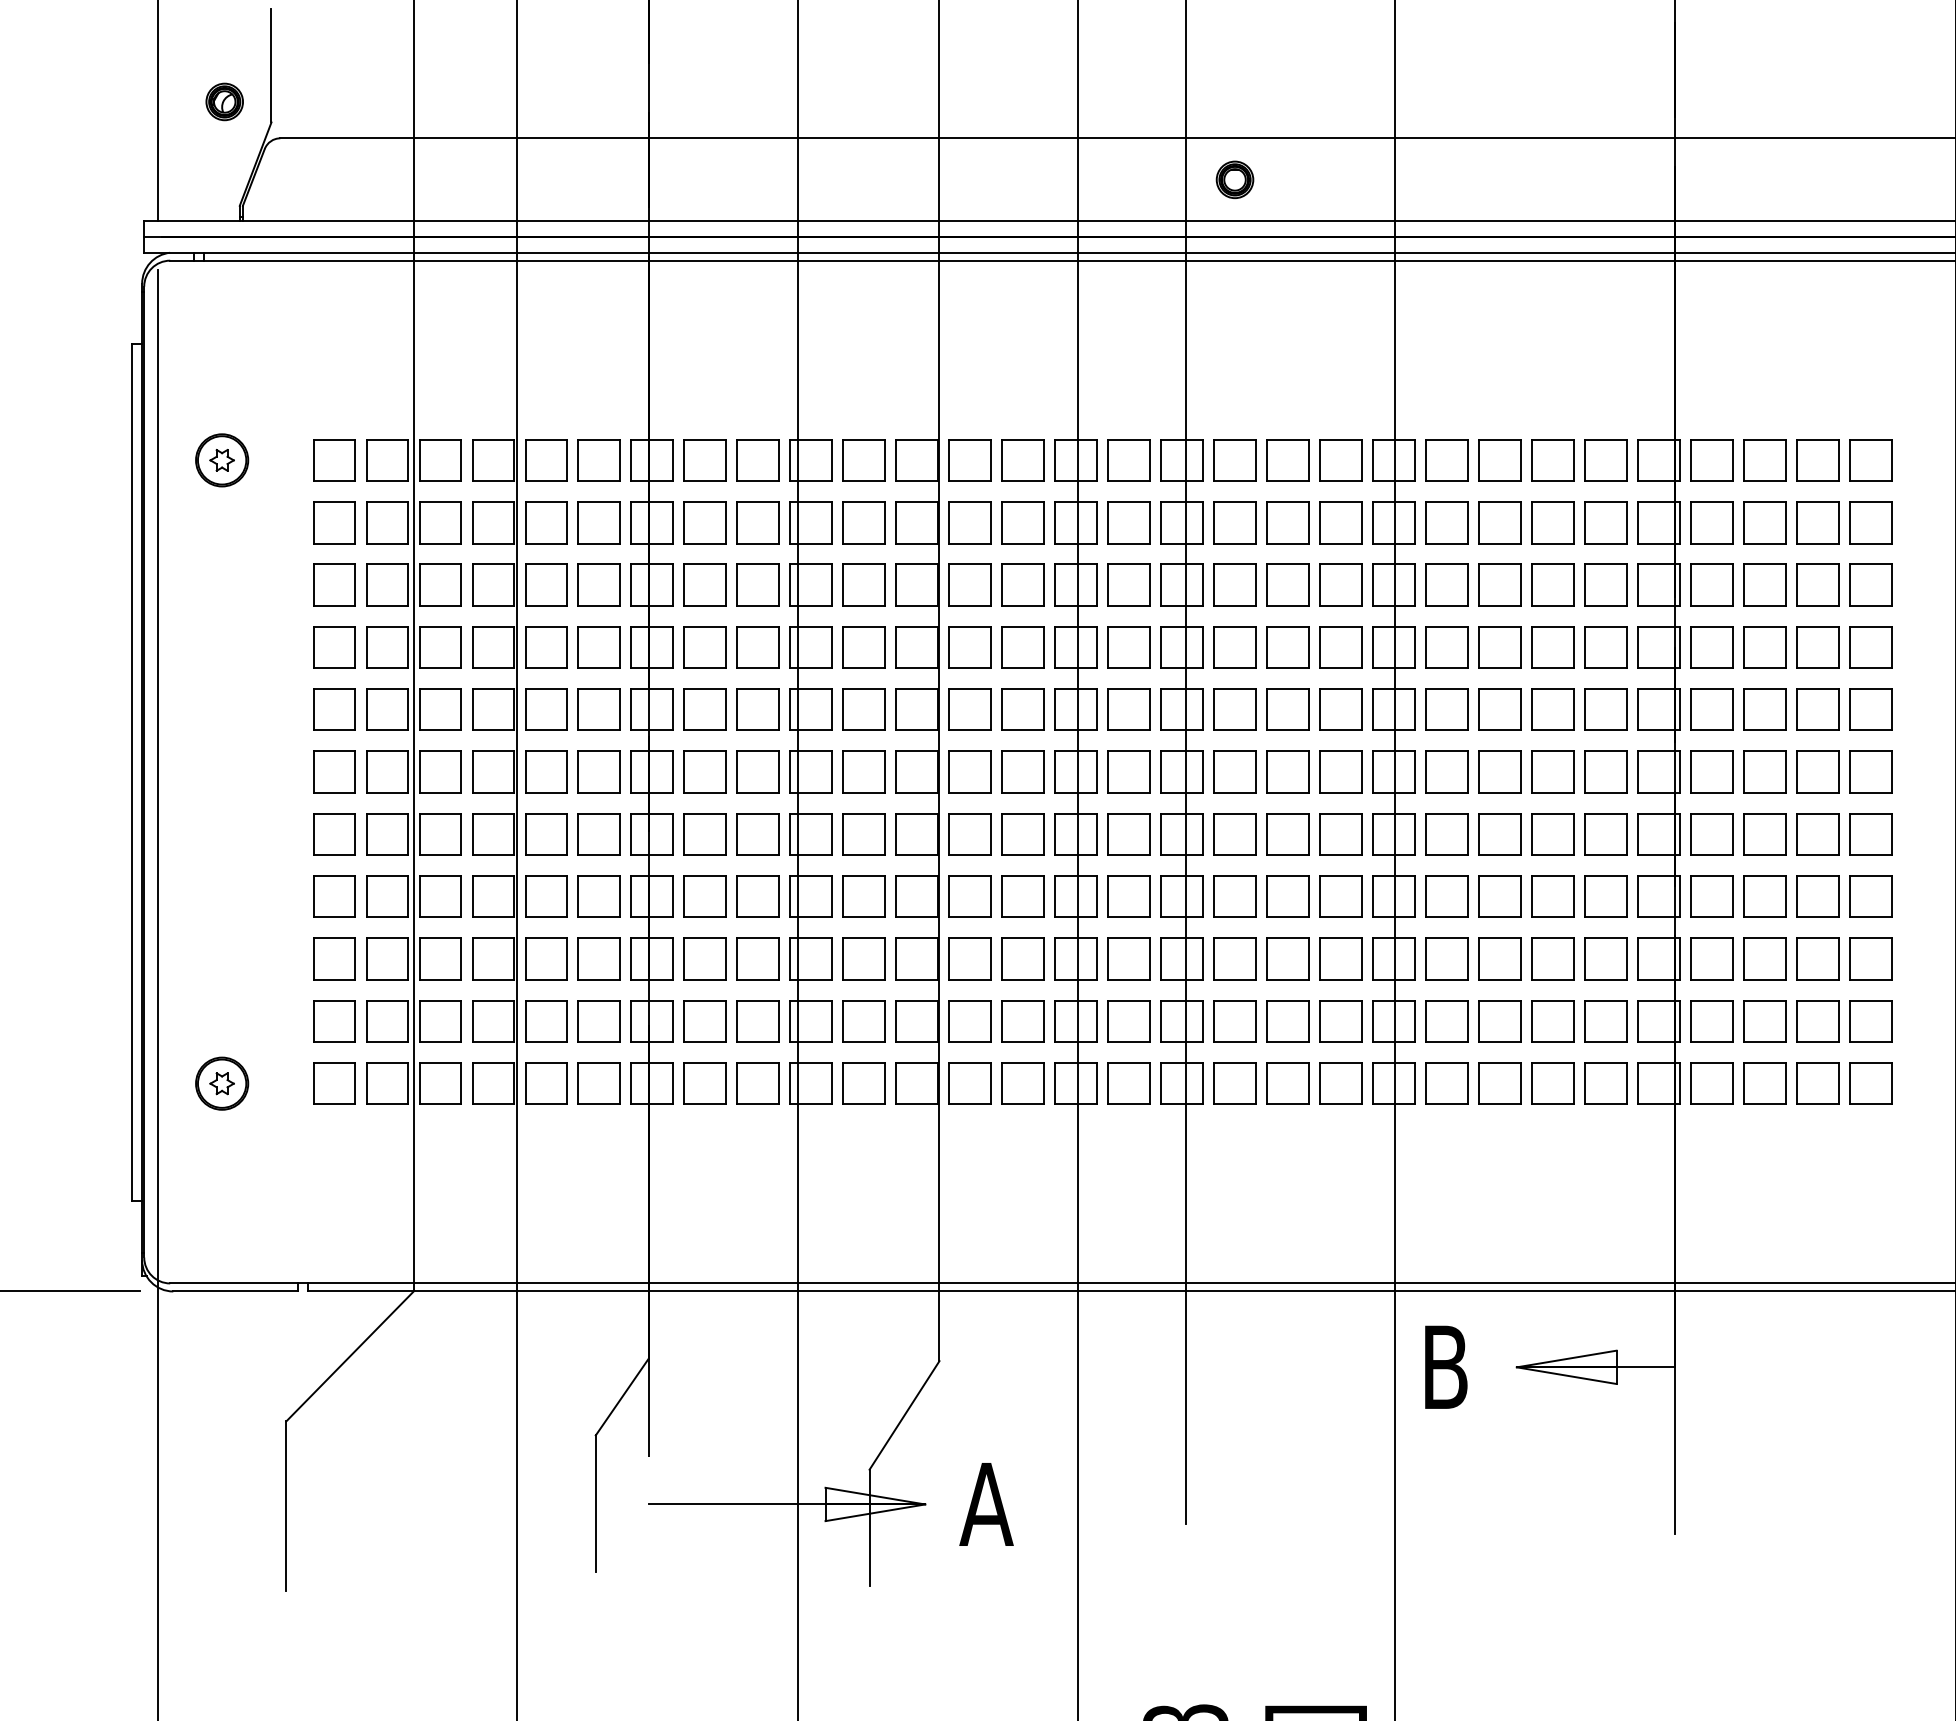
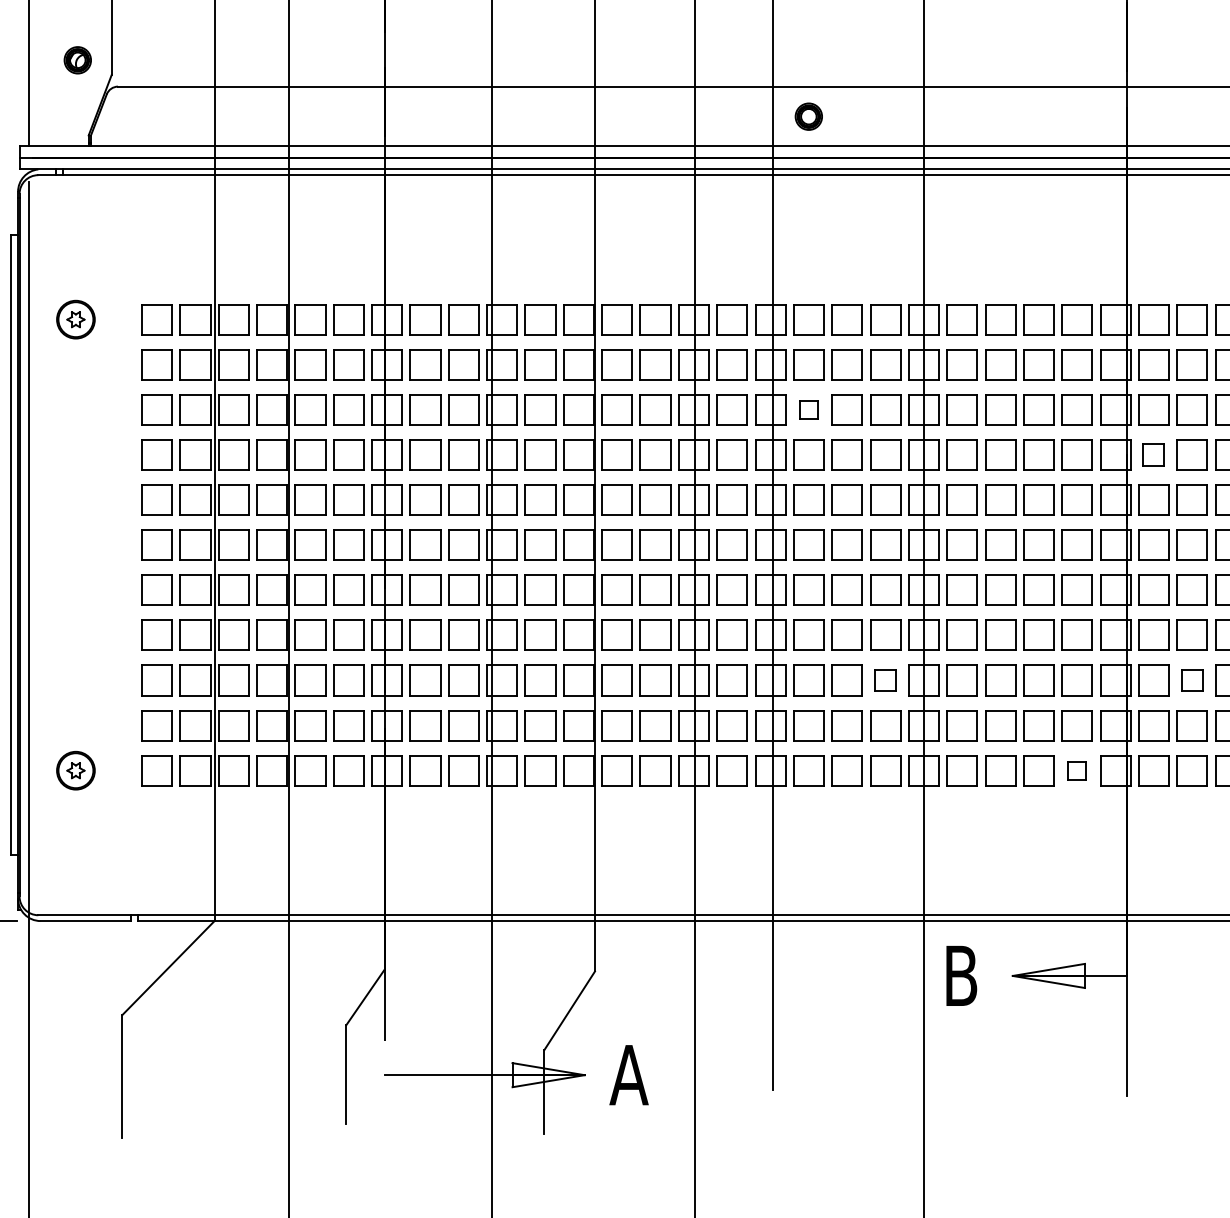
part: (1234, 584) -> (808, 409), size x0.6
part: (1711, 647) -> (1153, 455), size x0.7
part: (1340, 958) -> (885, 680), size x0.7
part: (1764, 958) -> (1191, 680), size x0.7
part: (1605, 1083) -> (1076, 770), size x0.6

